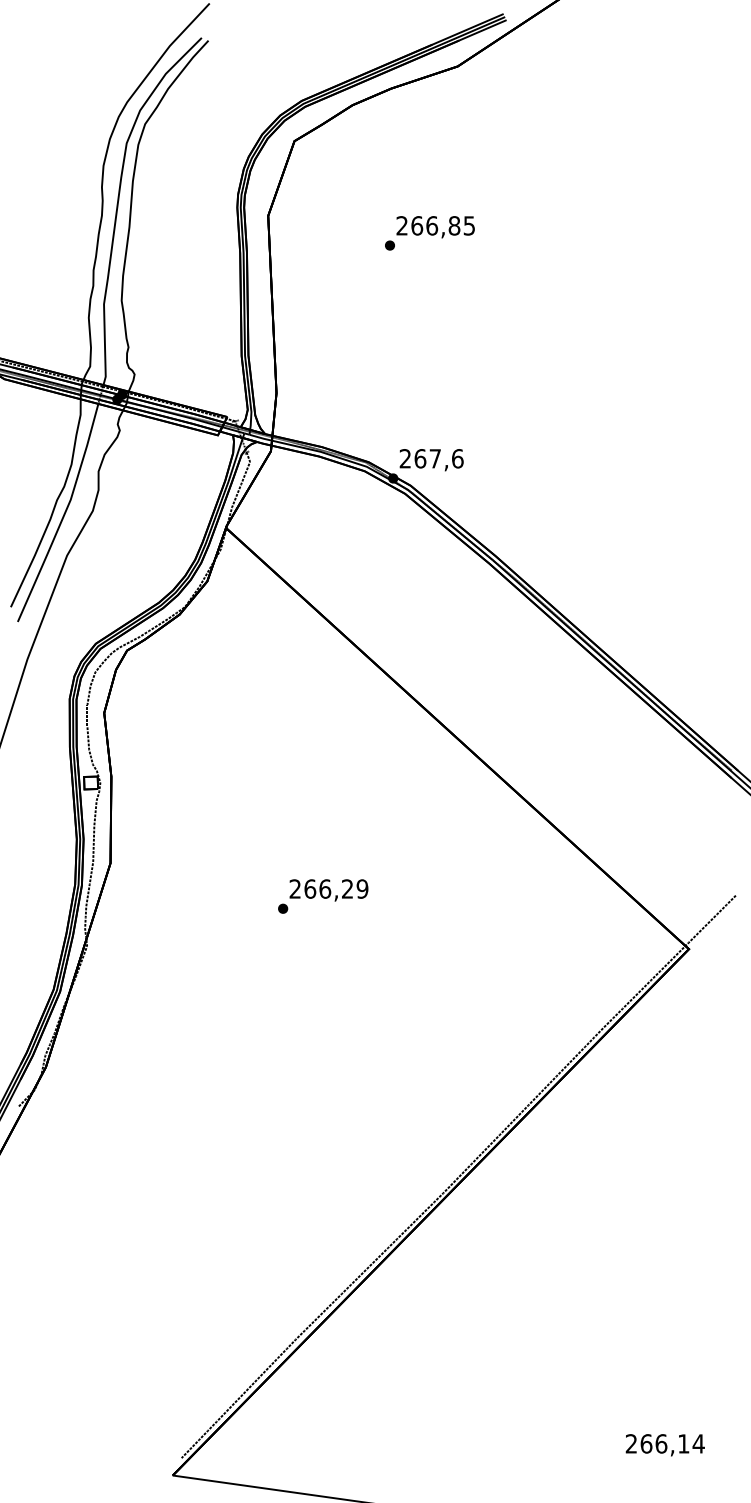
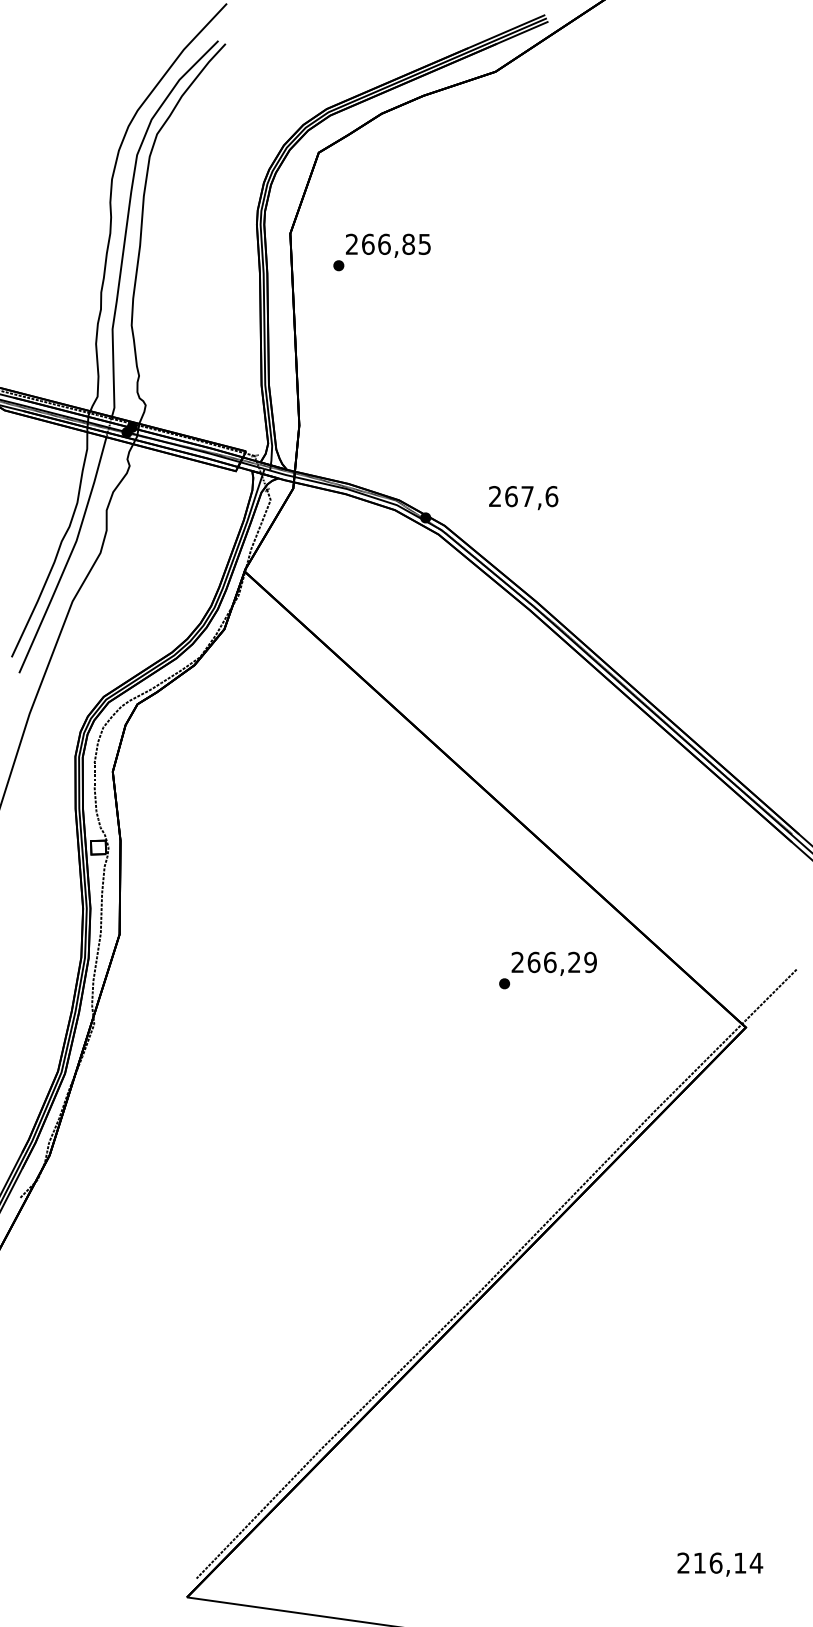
text: (429, 233) -> (381, 252), moved
text: (431, 460) -> (523, 498), moved
text: (323, 896) -> (548, 970), moved
text: (646, 1443) -> (699, 1562), 266,14 -> 216,14

